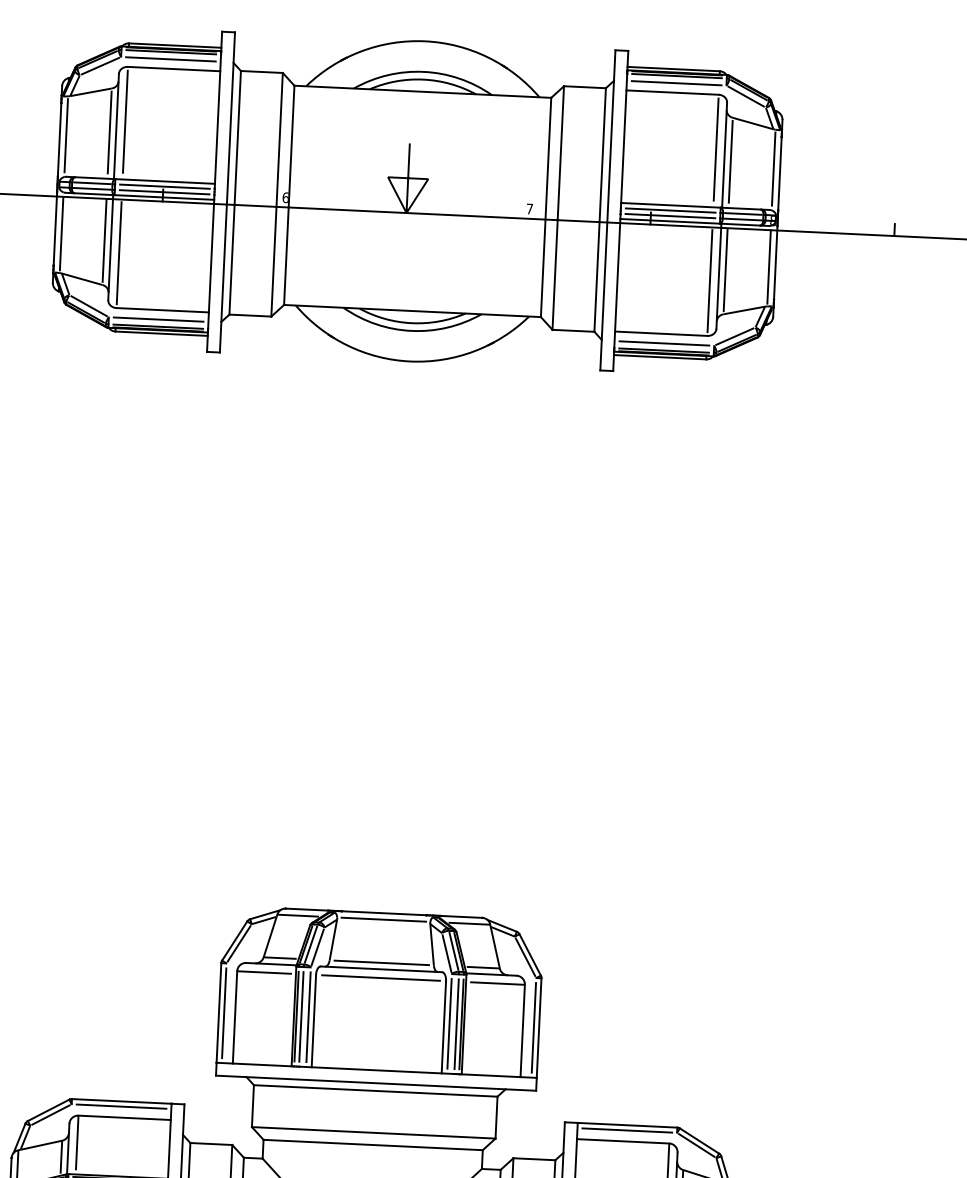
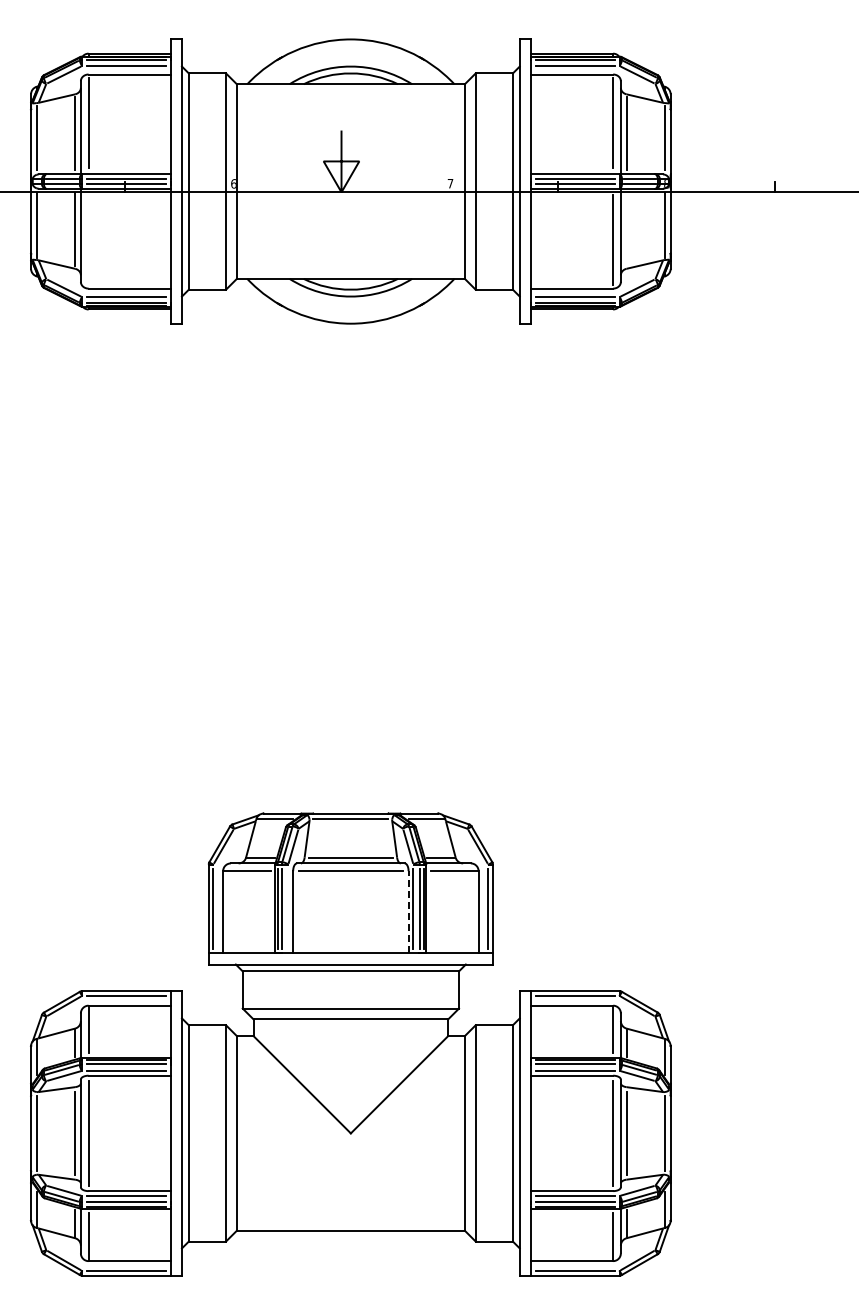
line: (119, 252) -> (88, 239), removed
line: (725, 270) -> (626, 229), removed
line: (308, 1016) -> (288, 908), removed
line: (443, 1027) -> (408, 912), solid -> dashed

